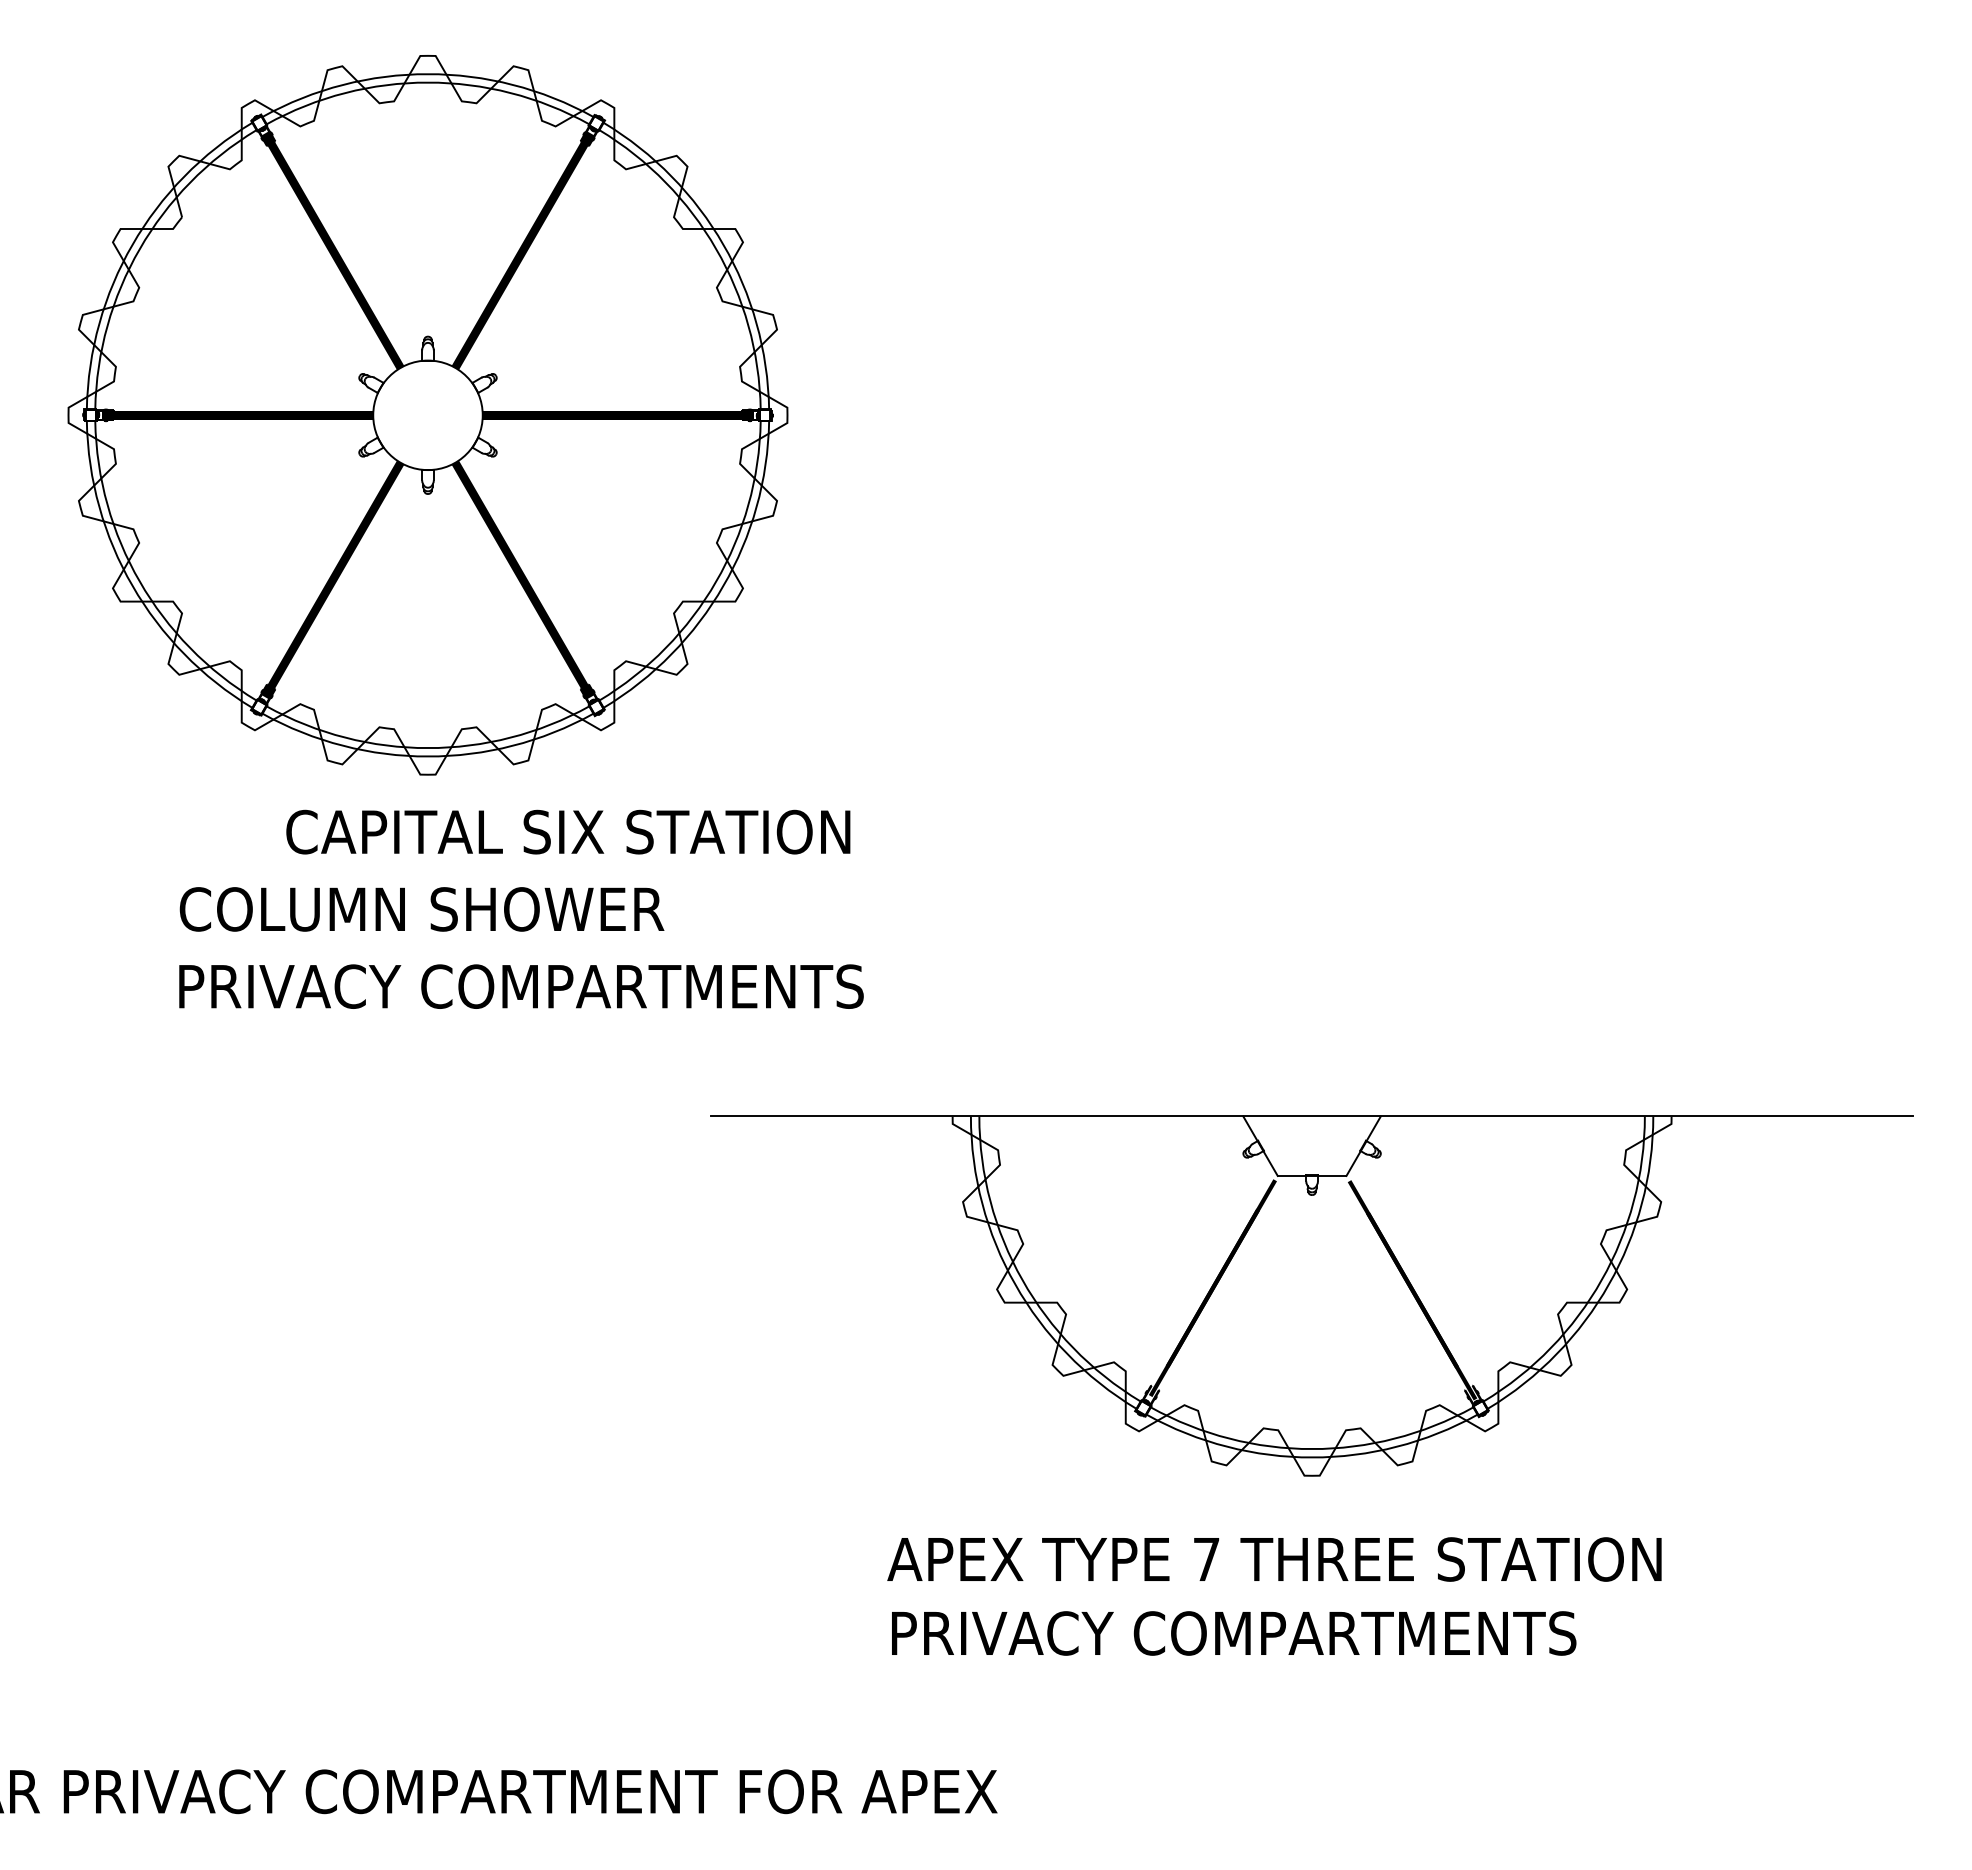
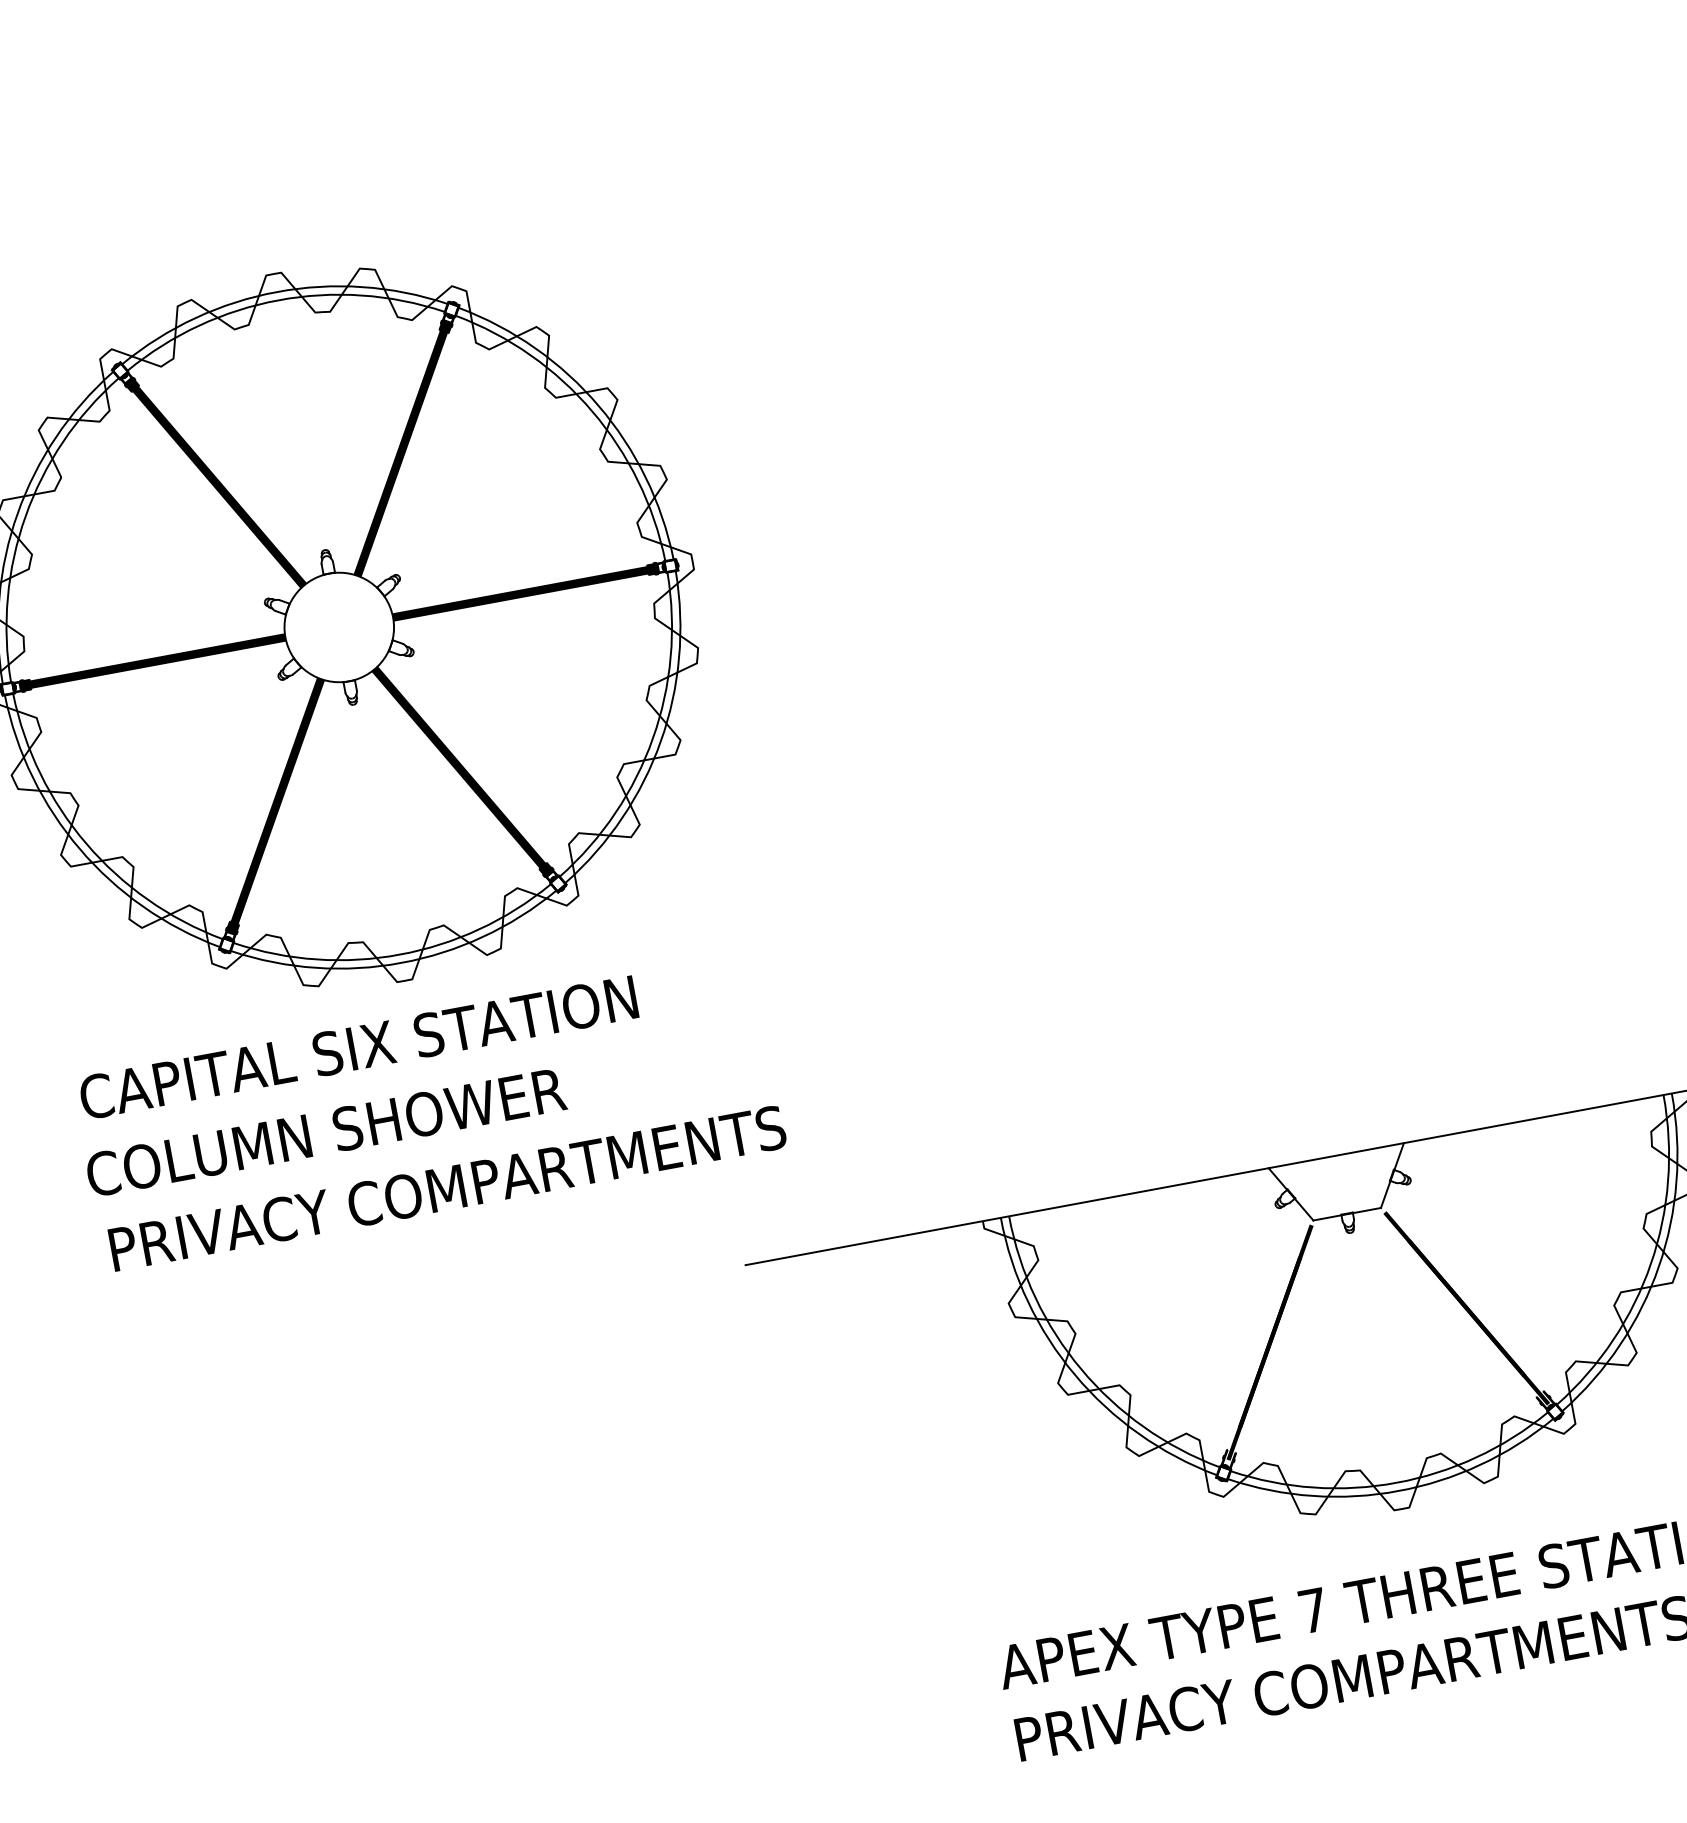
text: (568, 831) -> (358, 1047), moved
text: (421, 909) -> (325, 1132), moved
text: (521, 986) -> (447, 1188), moved

